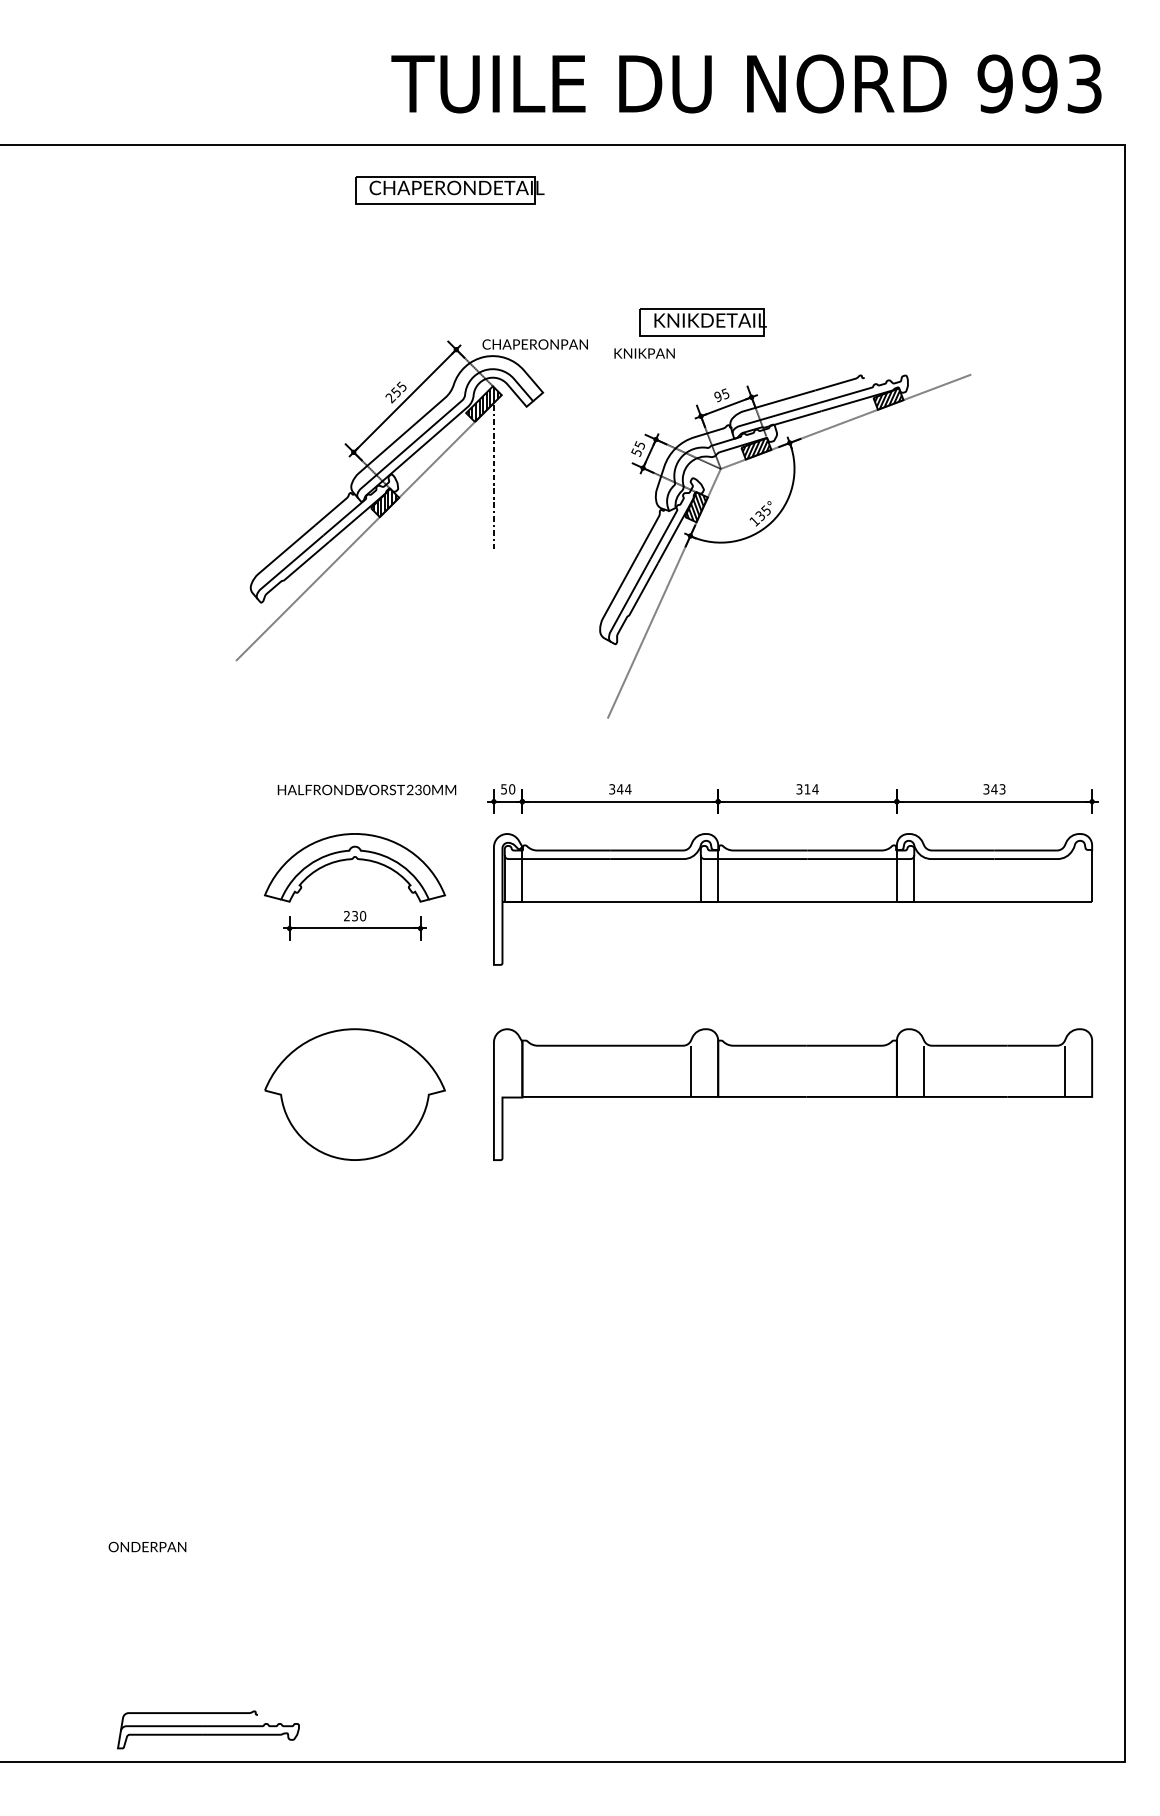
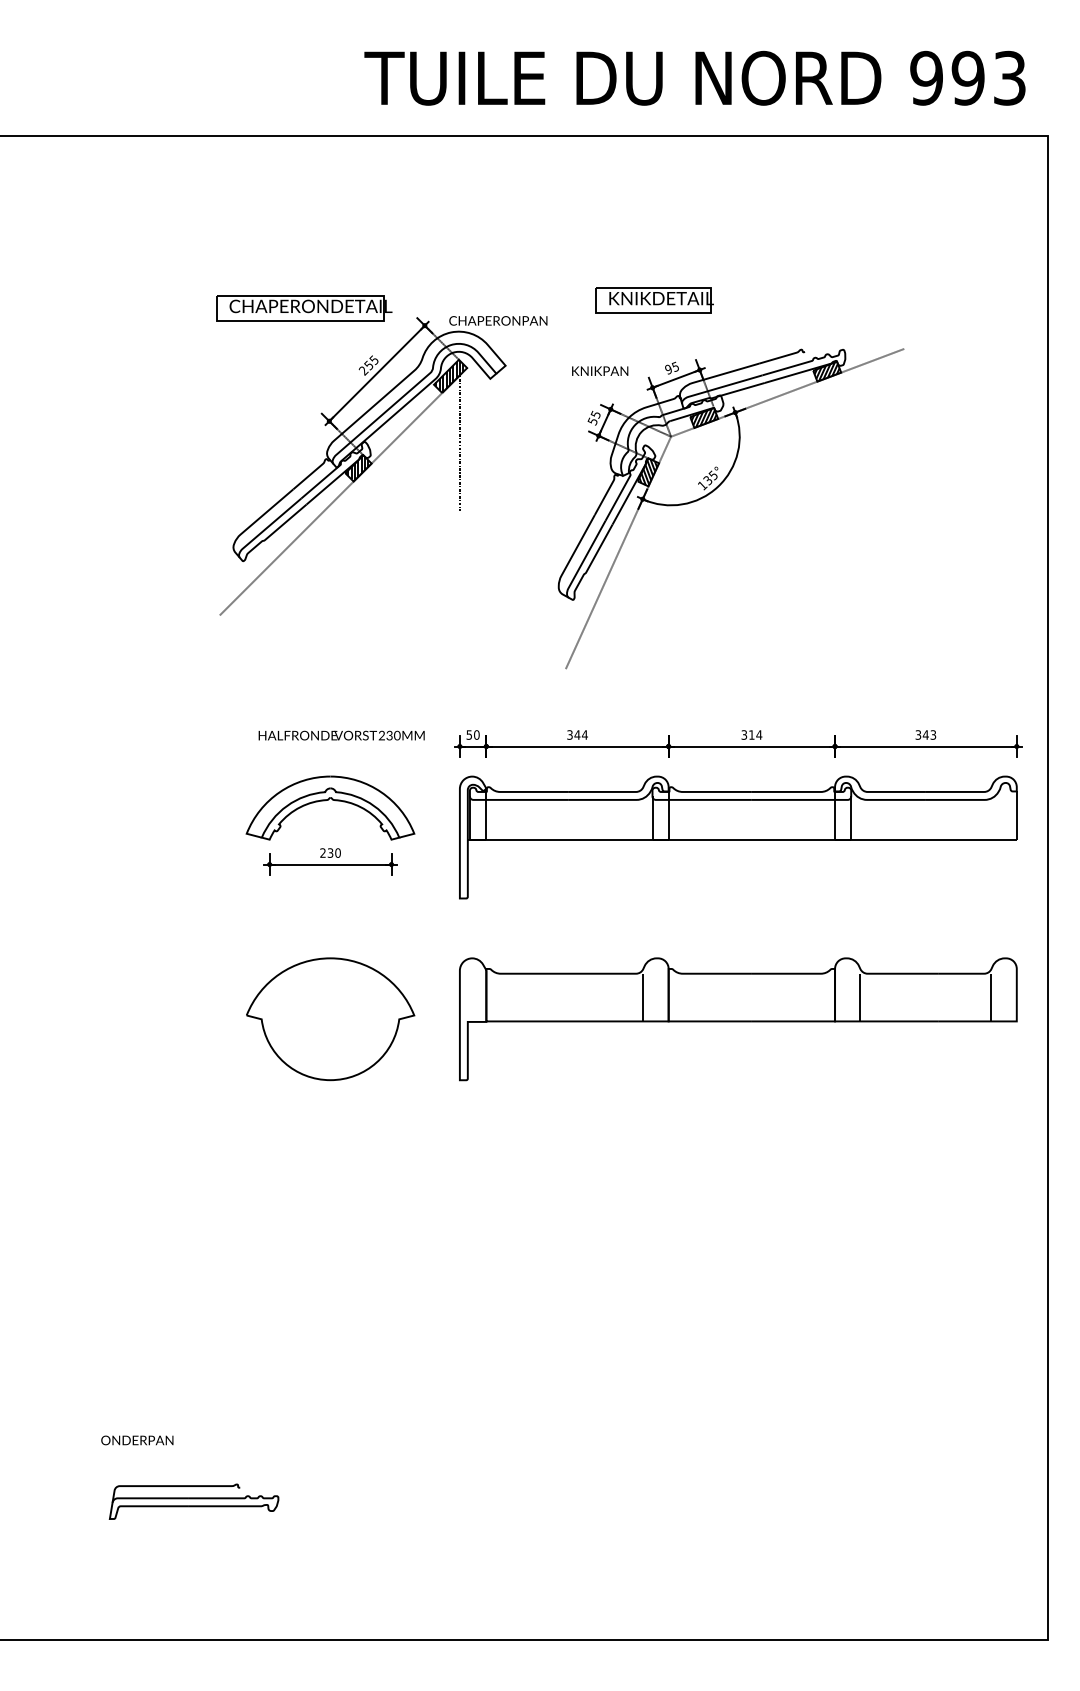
part: (449, 190) -> (303, 308), moved
text: (644, 353) -> (600, 371), moved
part: (208, 1729) -> (194, 1501), moved

